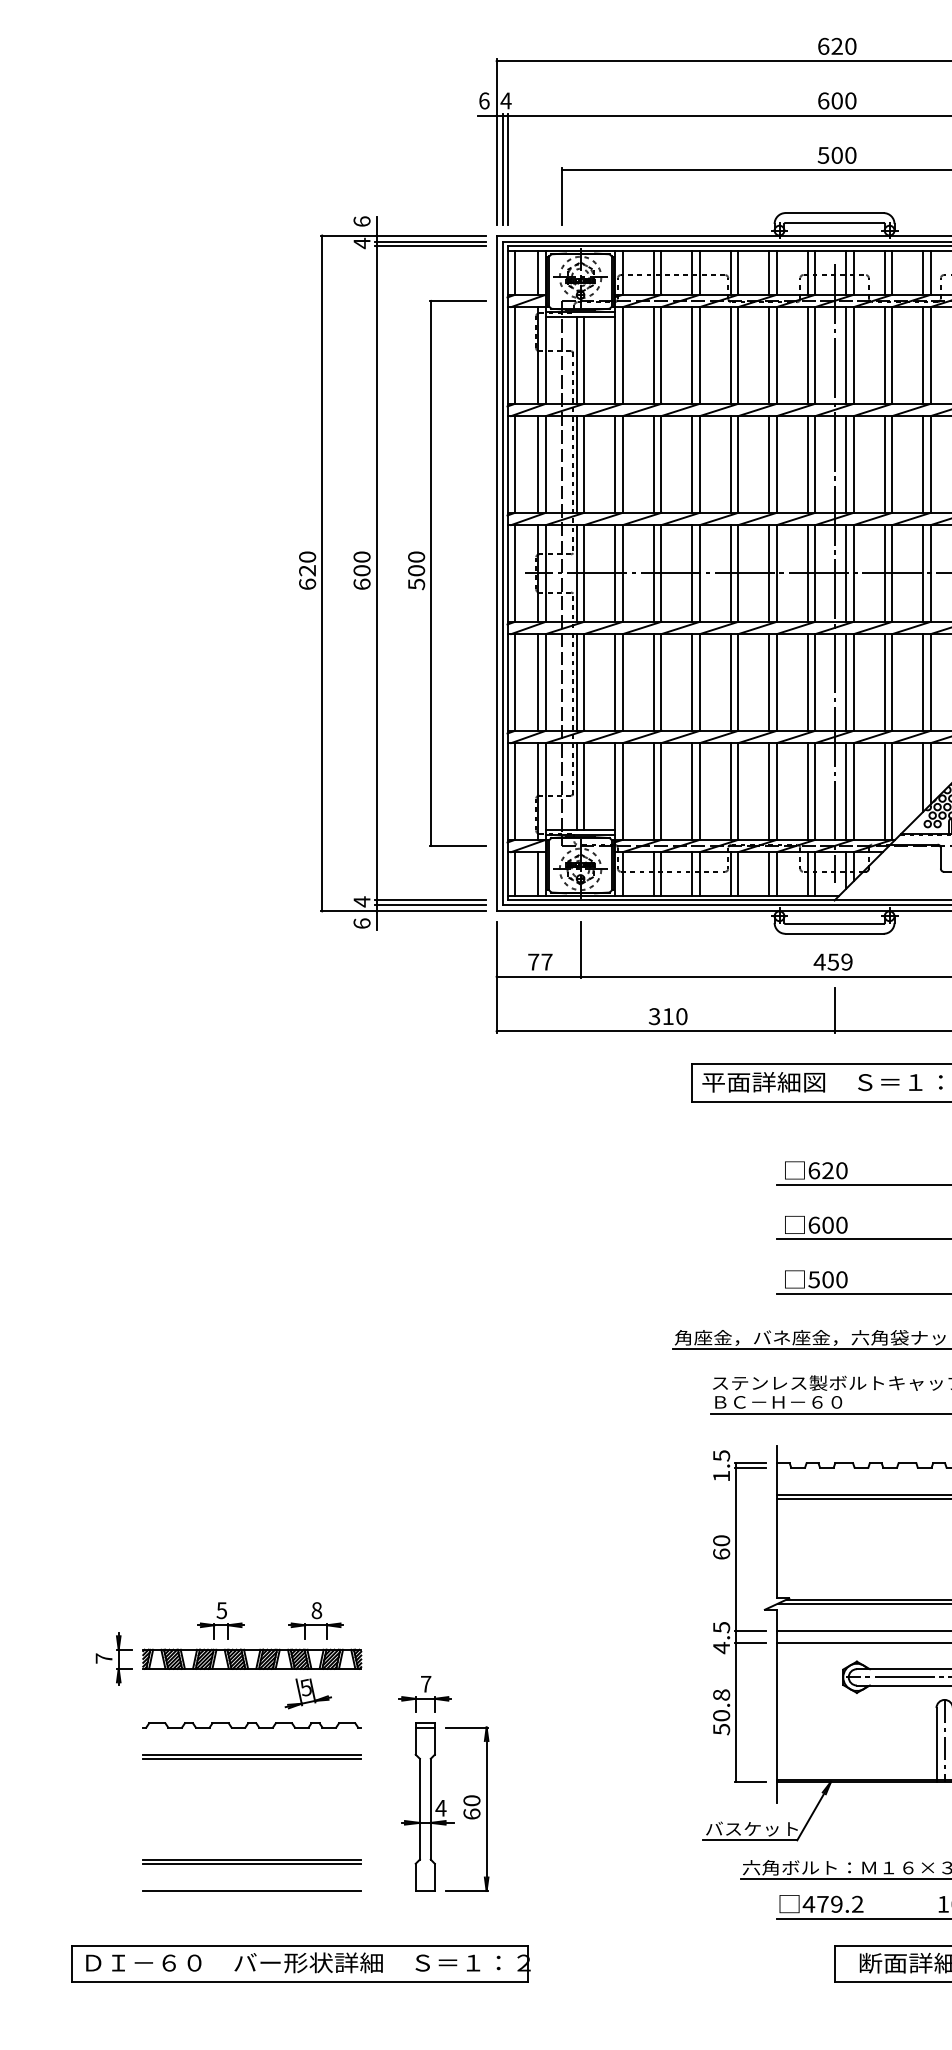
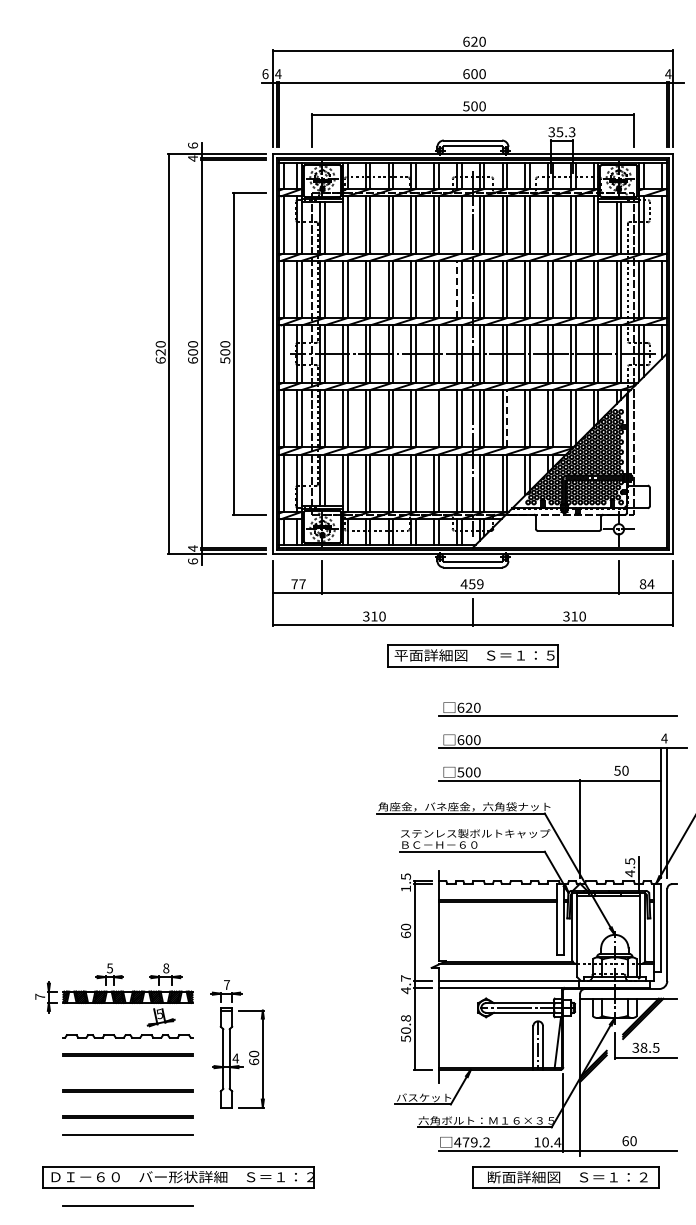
line: (808, 354) -> (457, 224), removed
line: (808, 464) -> (457, 289), solid -> dashed
line: (769, 682) -> (434, 418), removed
line: (892, 682) -> (507, 418), solid -> dashed
text: (722, 1627) -> (406, 978), 4.5 -> 4.7
part: (432, 1784) -> (230, 1044), moved
line: (251, 1816) -> (127, 1090), added
part: (300, 1963) -> (178, 1177), moved
line: (251, 2010) -> (127, 1205), added

